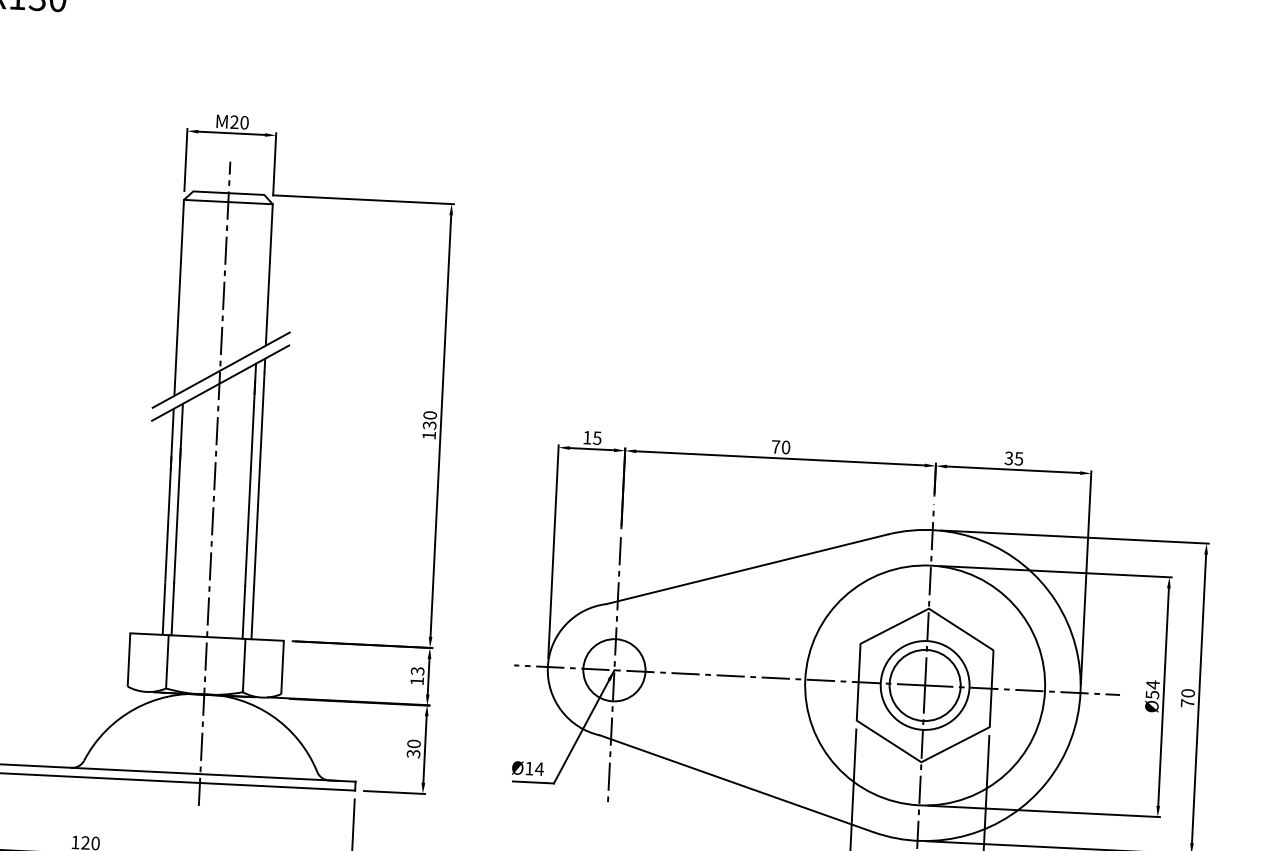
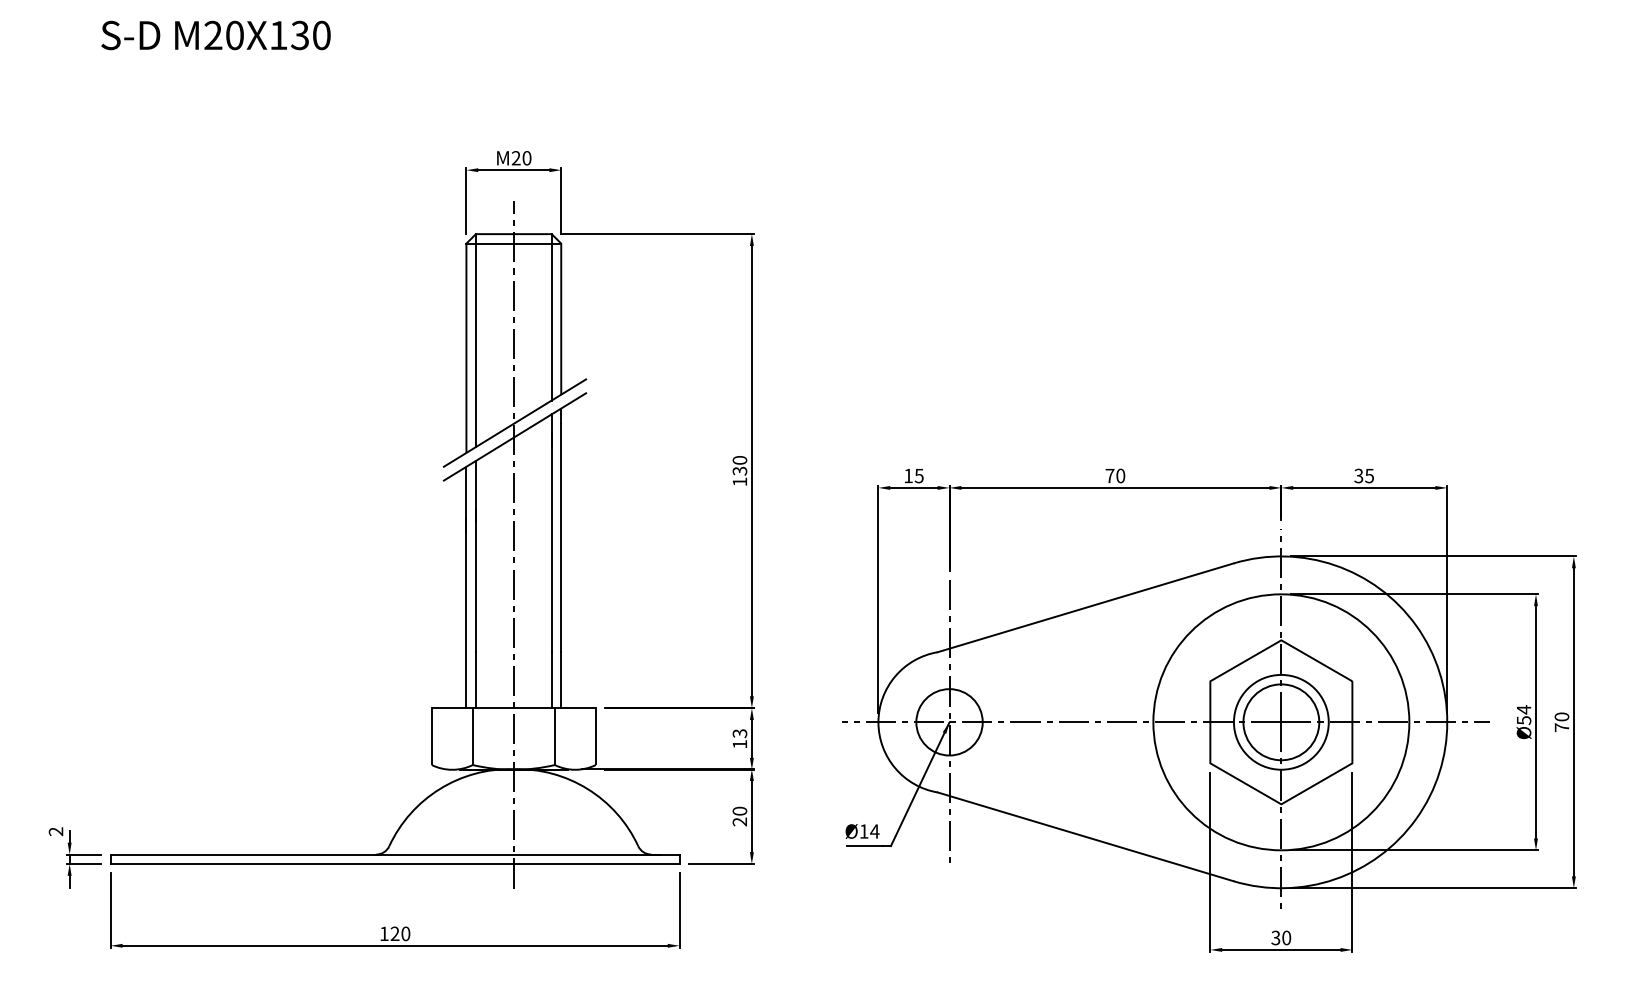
line: (260, 272) -> (551, 317), added
line: (188, 291) -> (475, 340), added
text: (414, 753) -> (740, 821), 30 -> 20

